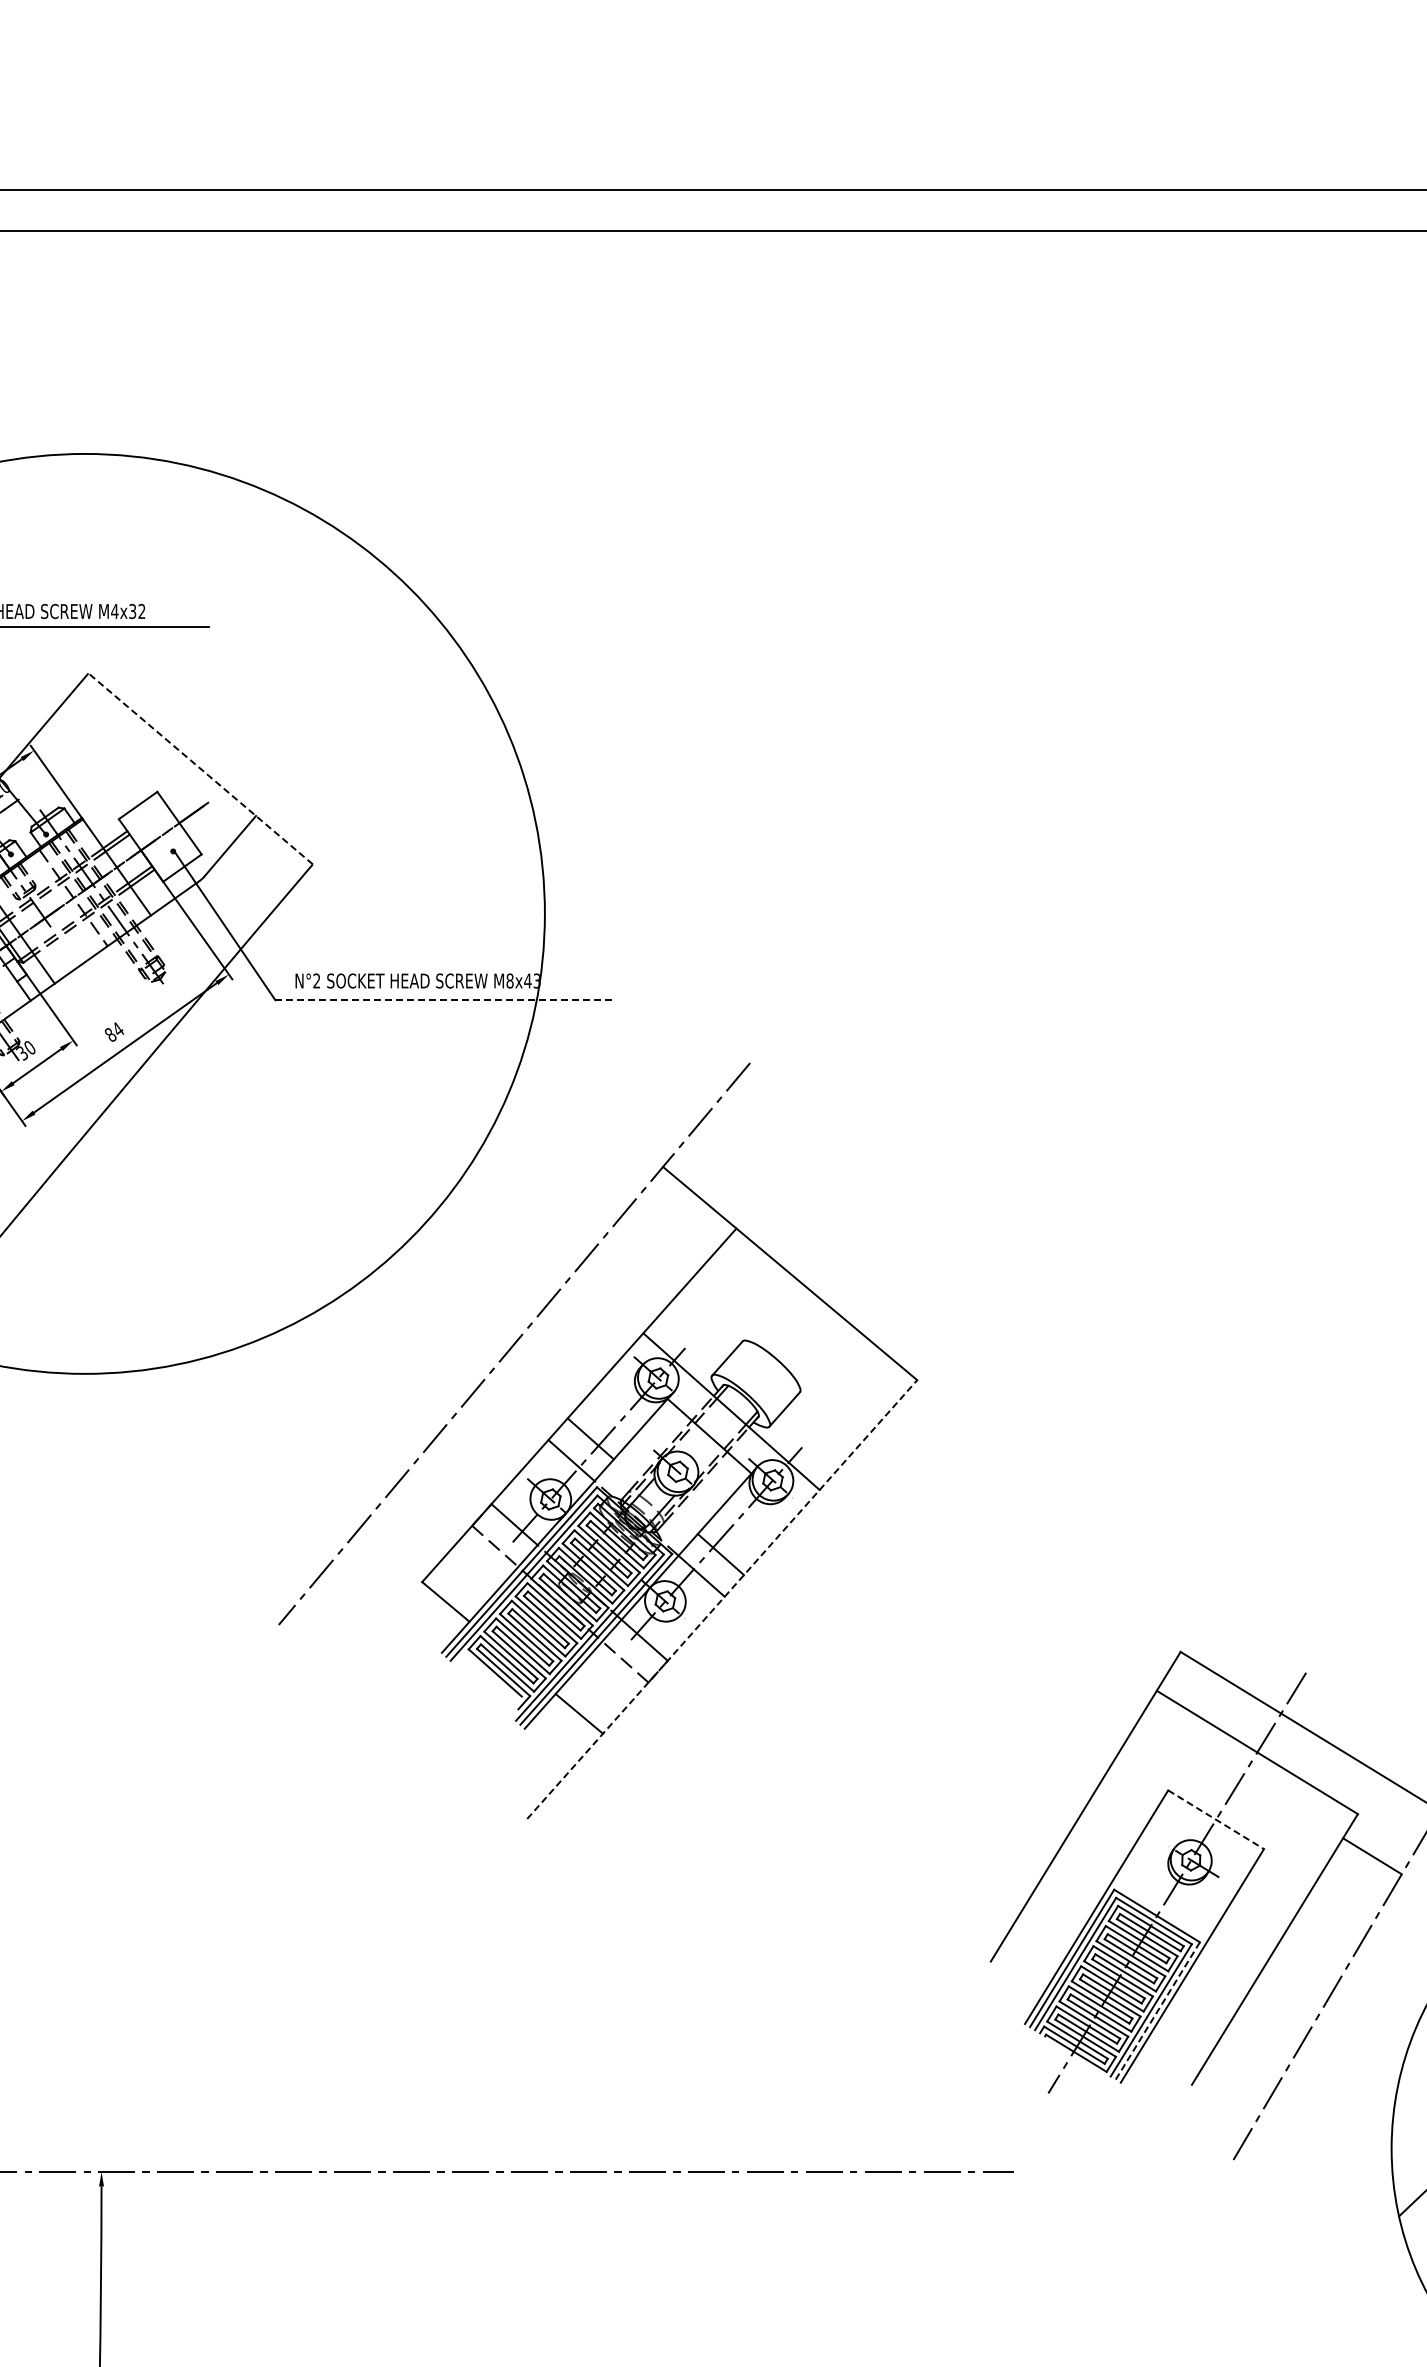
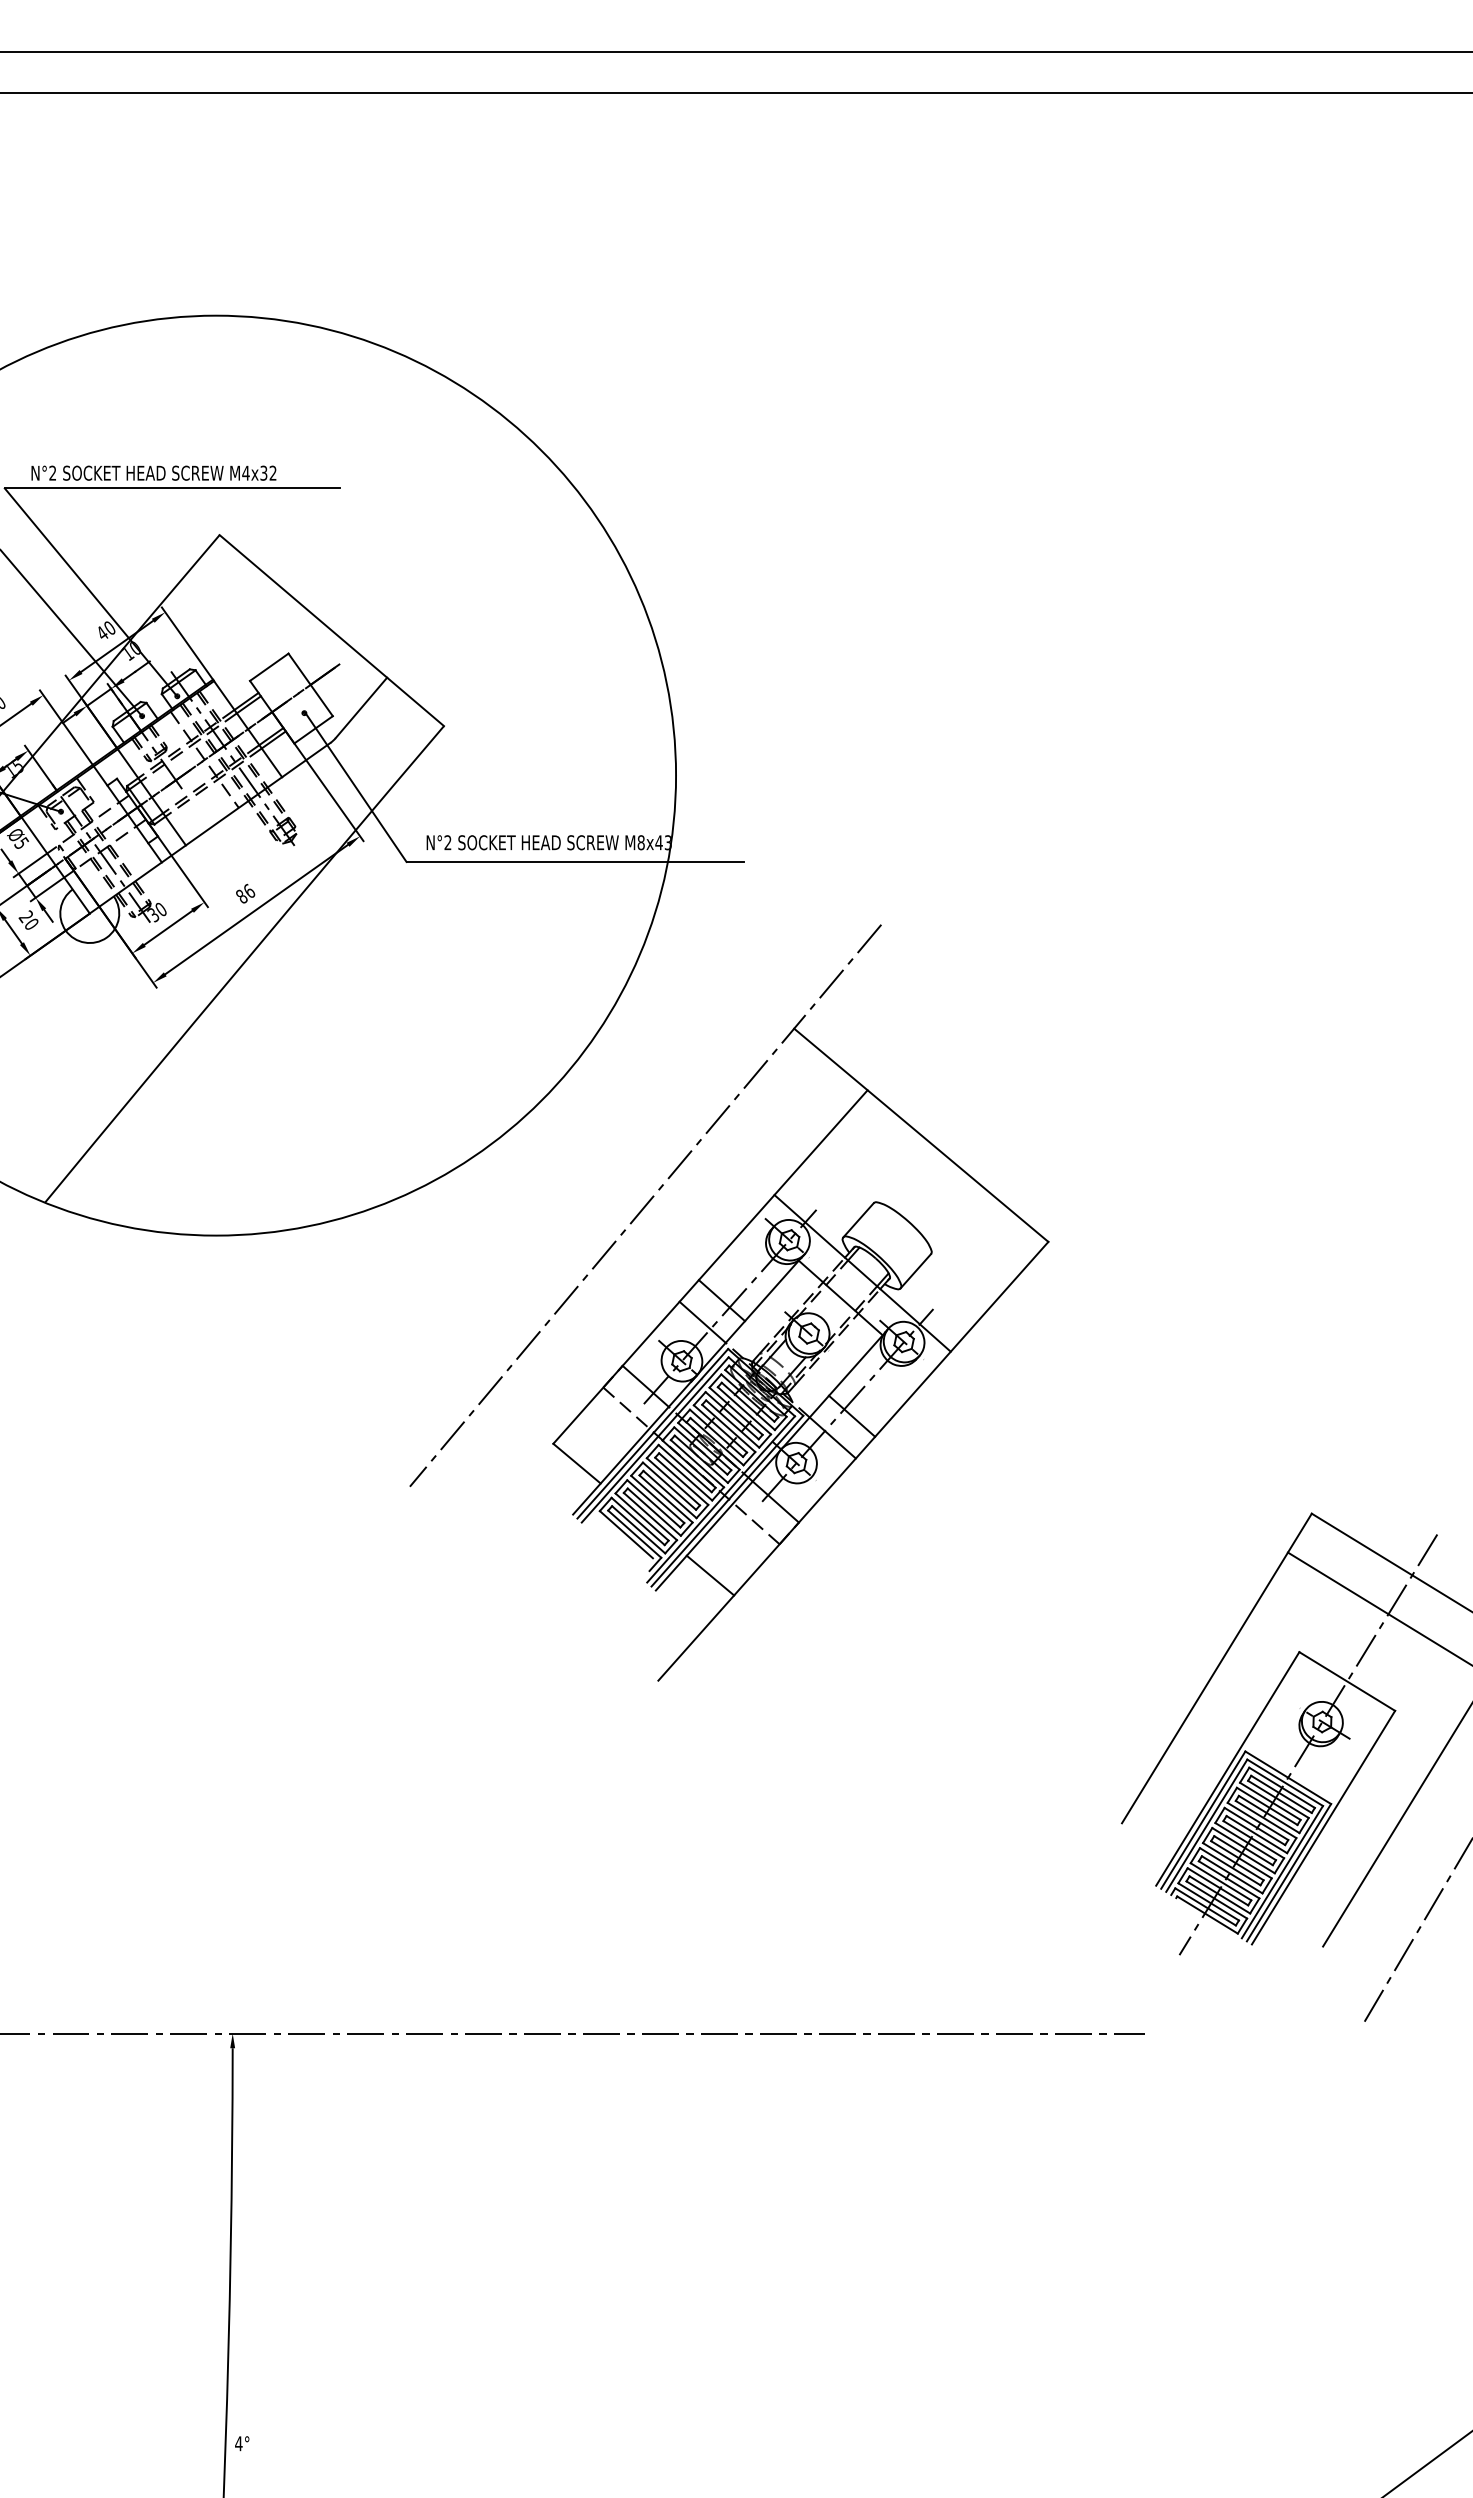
line: (200, 768) -> (331, 630), dashed -> solid
line: (444, 999) -> (575, 861), dashed -> solid
text: (118, 1028) -> (249, 890), 84 -> 86
line: (722, 1599) -> (853, 1461), dashed -> solid
line: (1216, 1819) -> (1347, 1681), dashed -> solid
line: (1158, 2010) -> (1289, 1872), dashed -> solid

